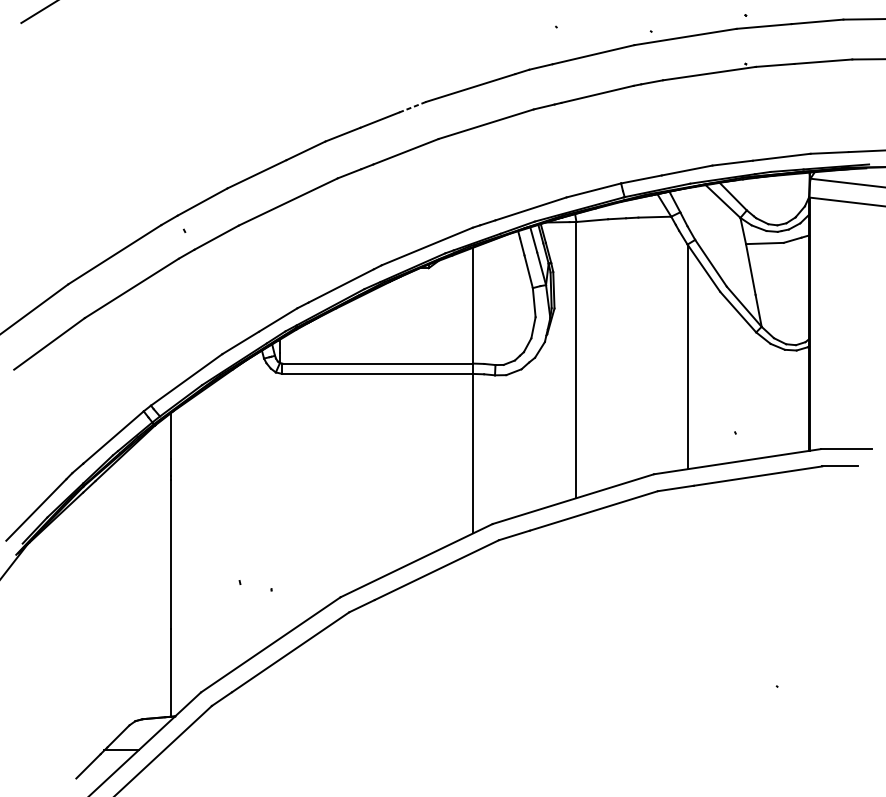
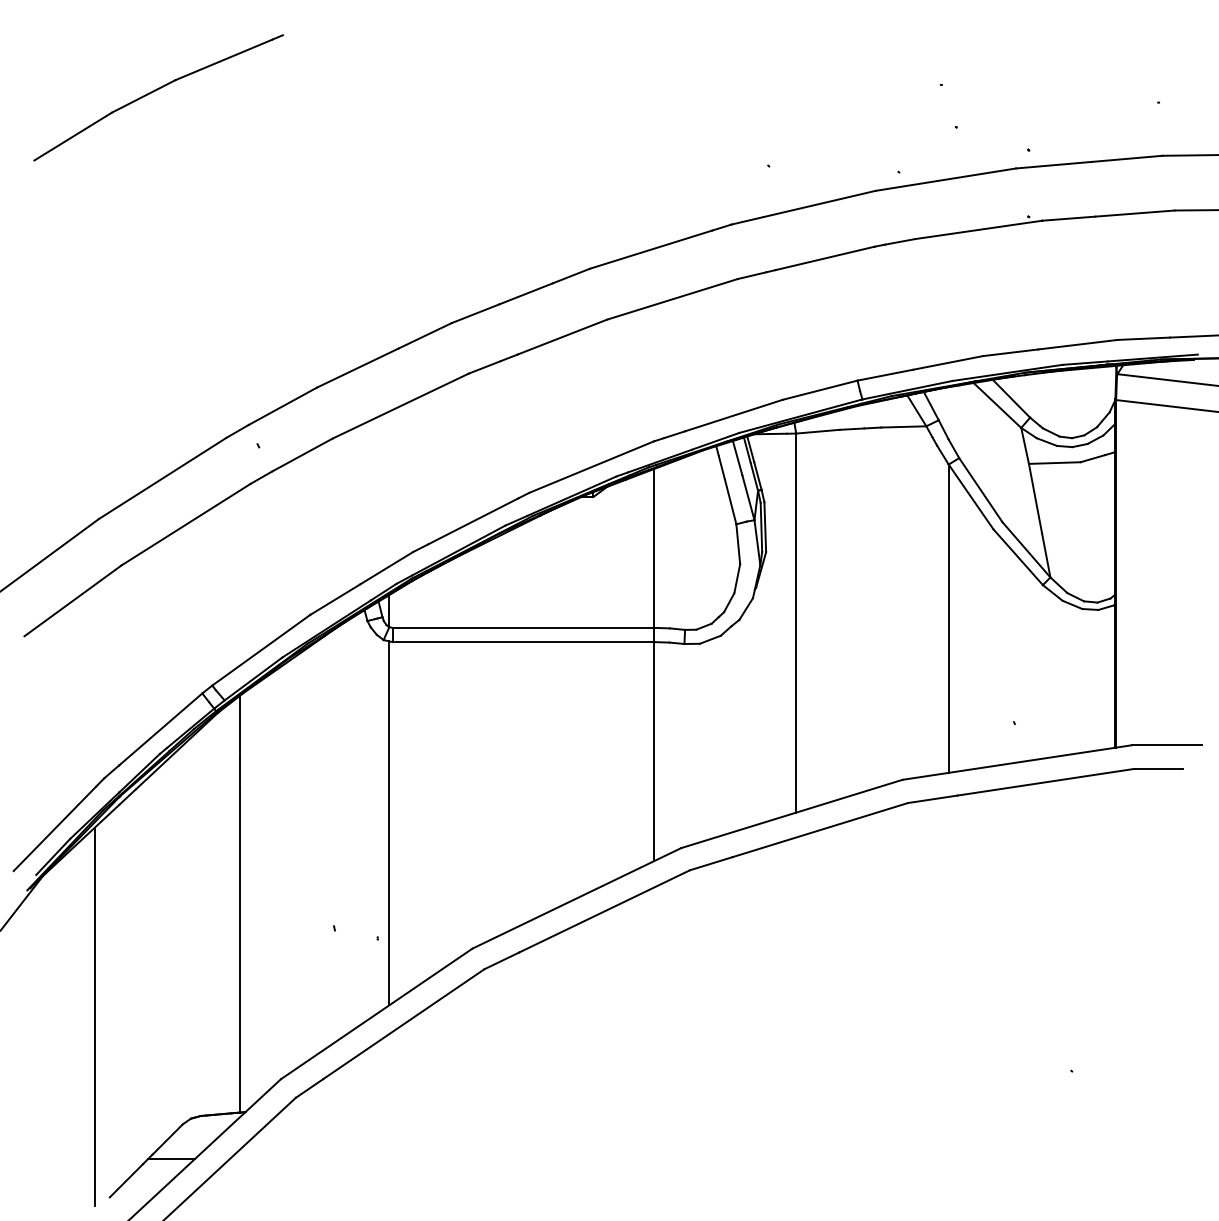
line: (412, 107) -> (571, 276), dashed -> solid
line: (280, 506) -> (389, 823), added
line: (65, 646) -> (94, 1016), added

